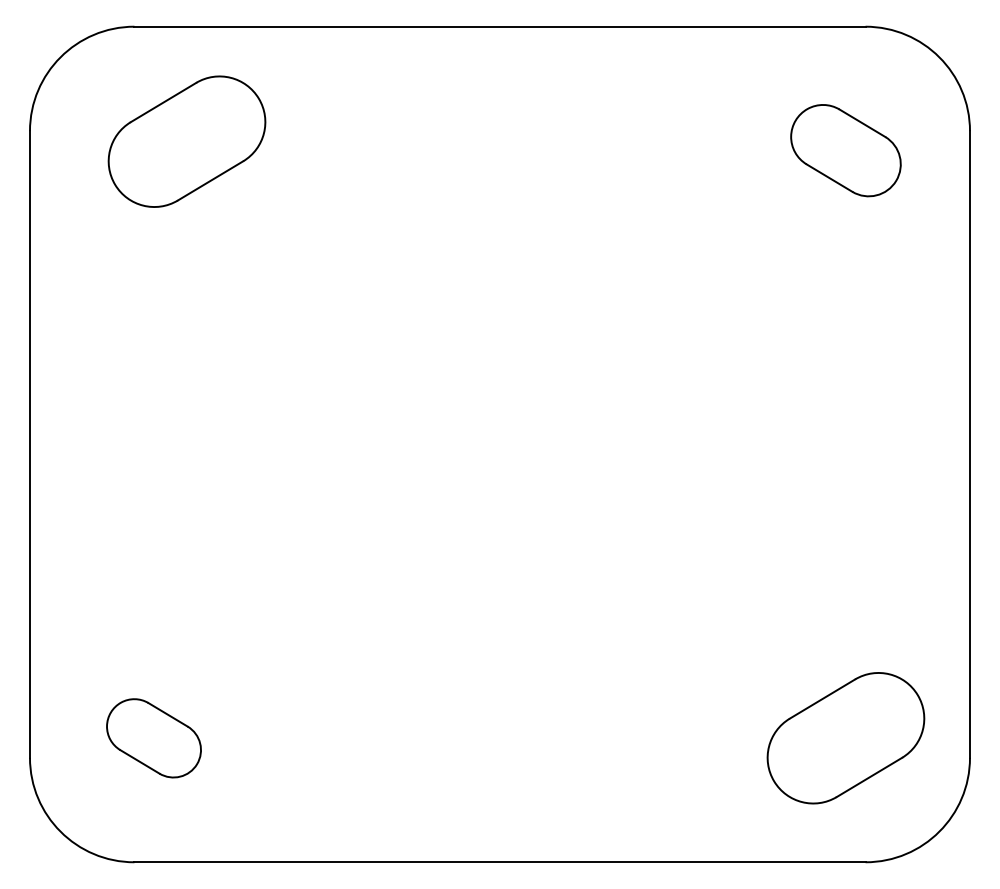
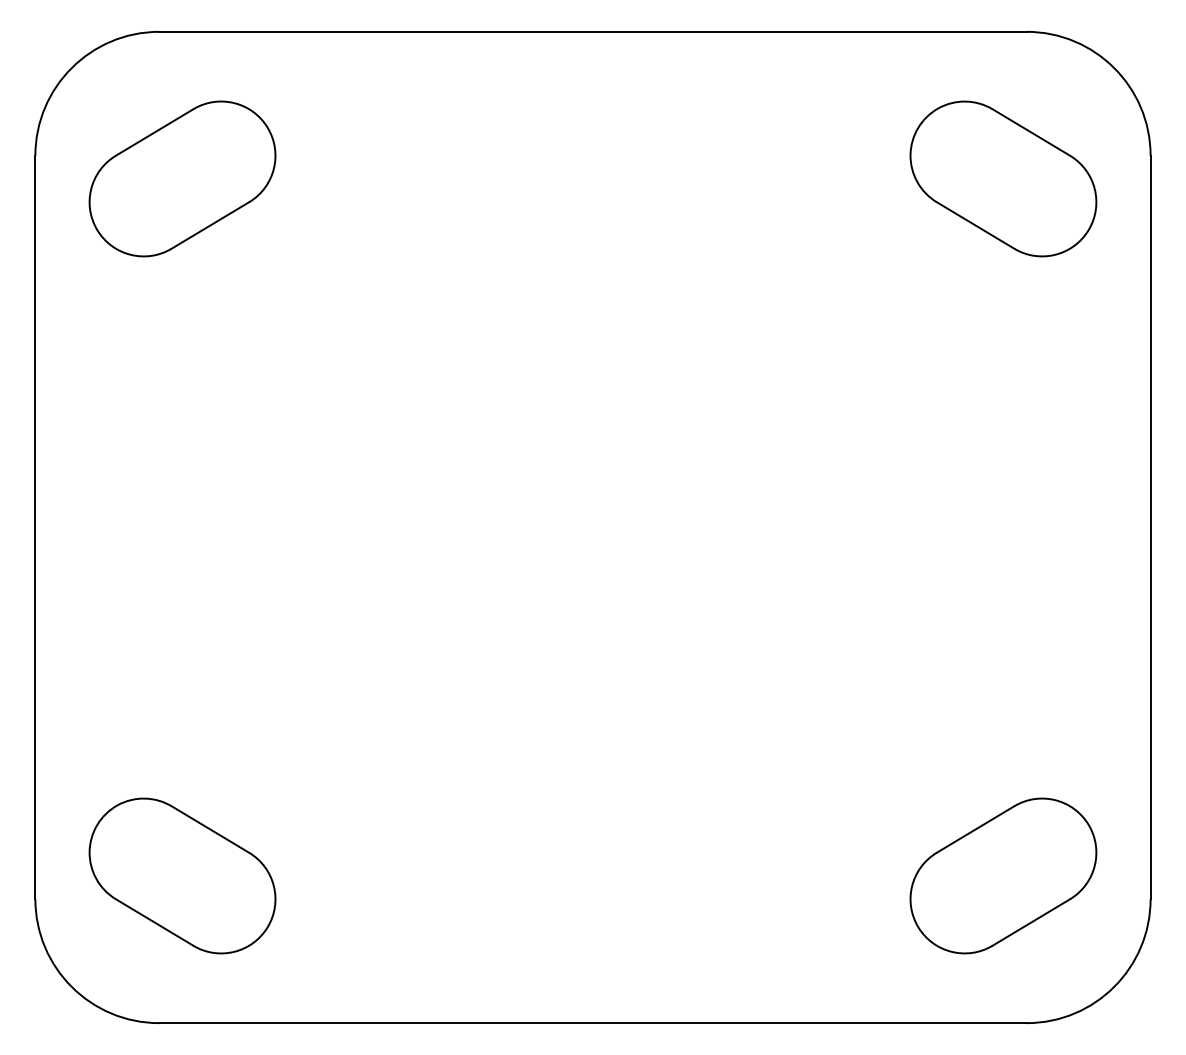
part: (186, 141) -> (181, 178), moved
part: (845, 150) -> (1002, 178), size x1.43
part: (153, 738) -> (181, 876), size x1.67

